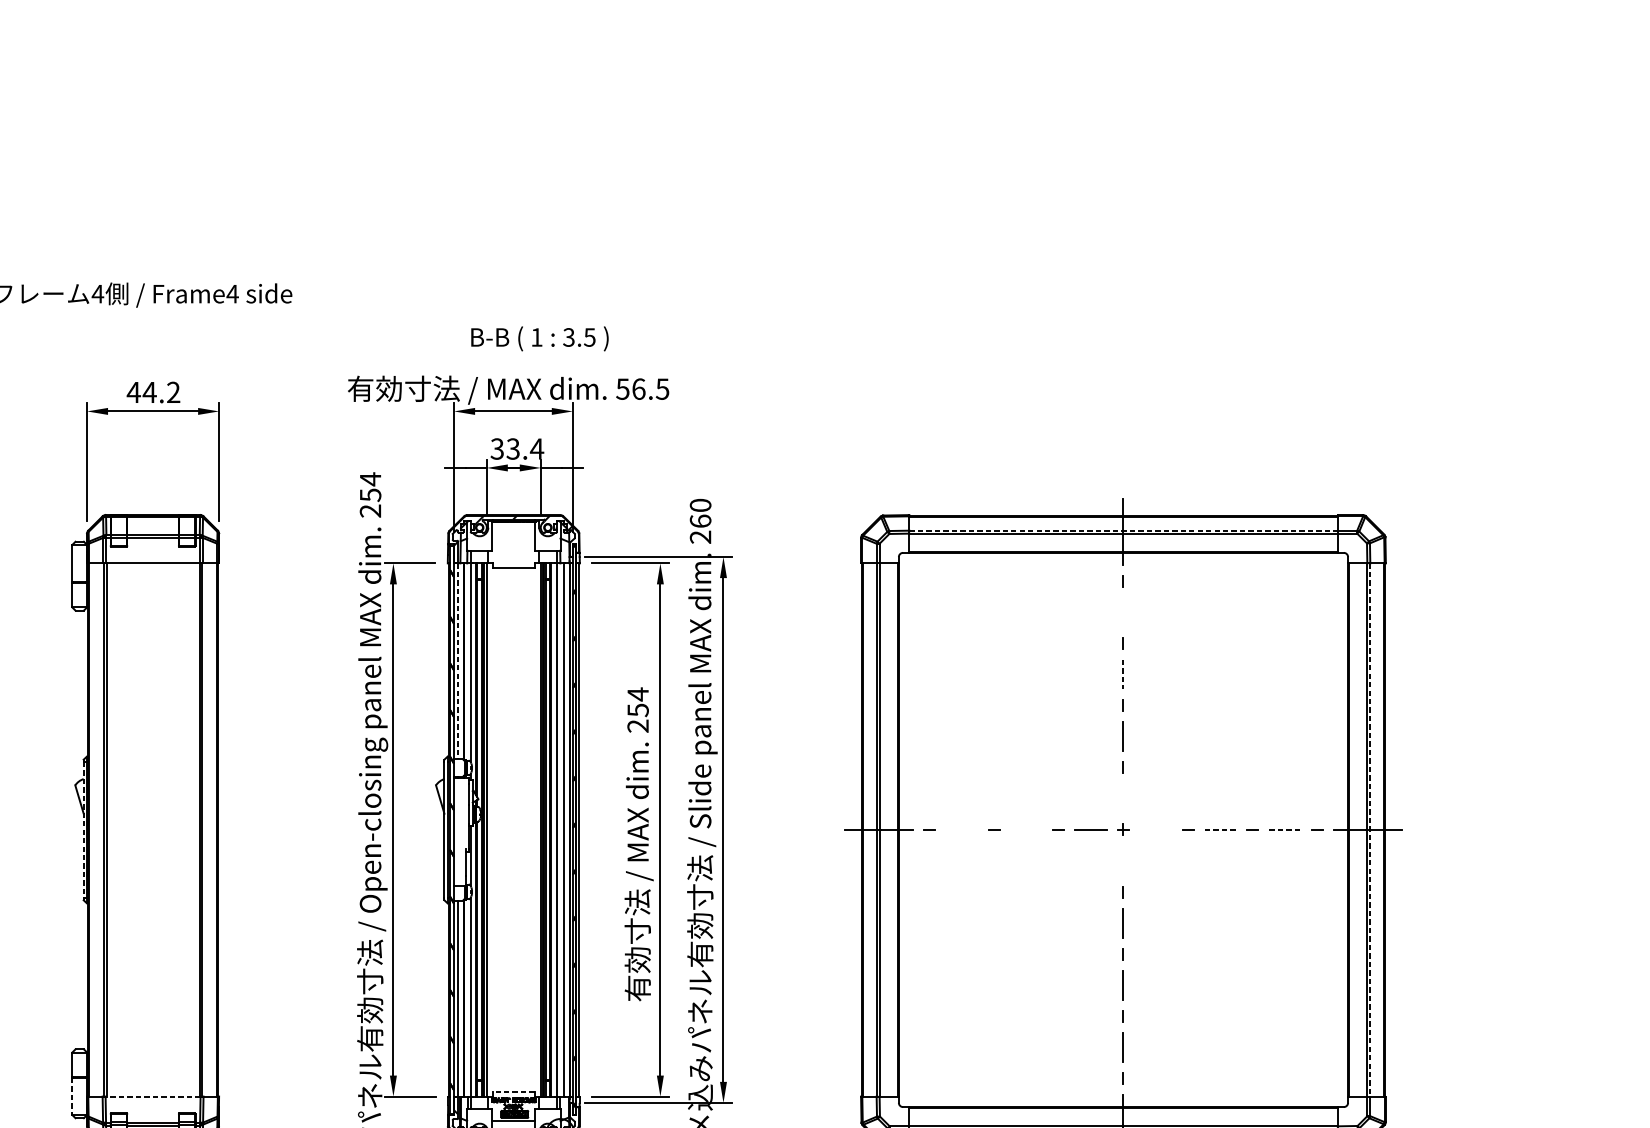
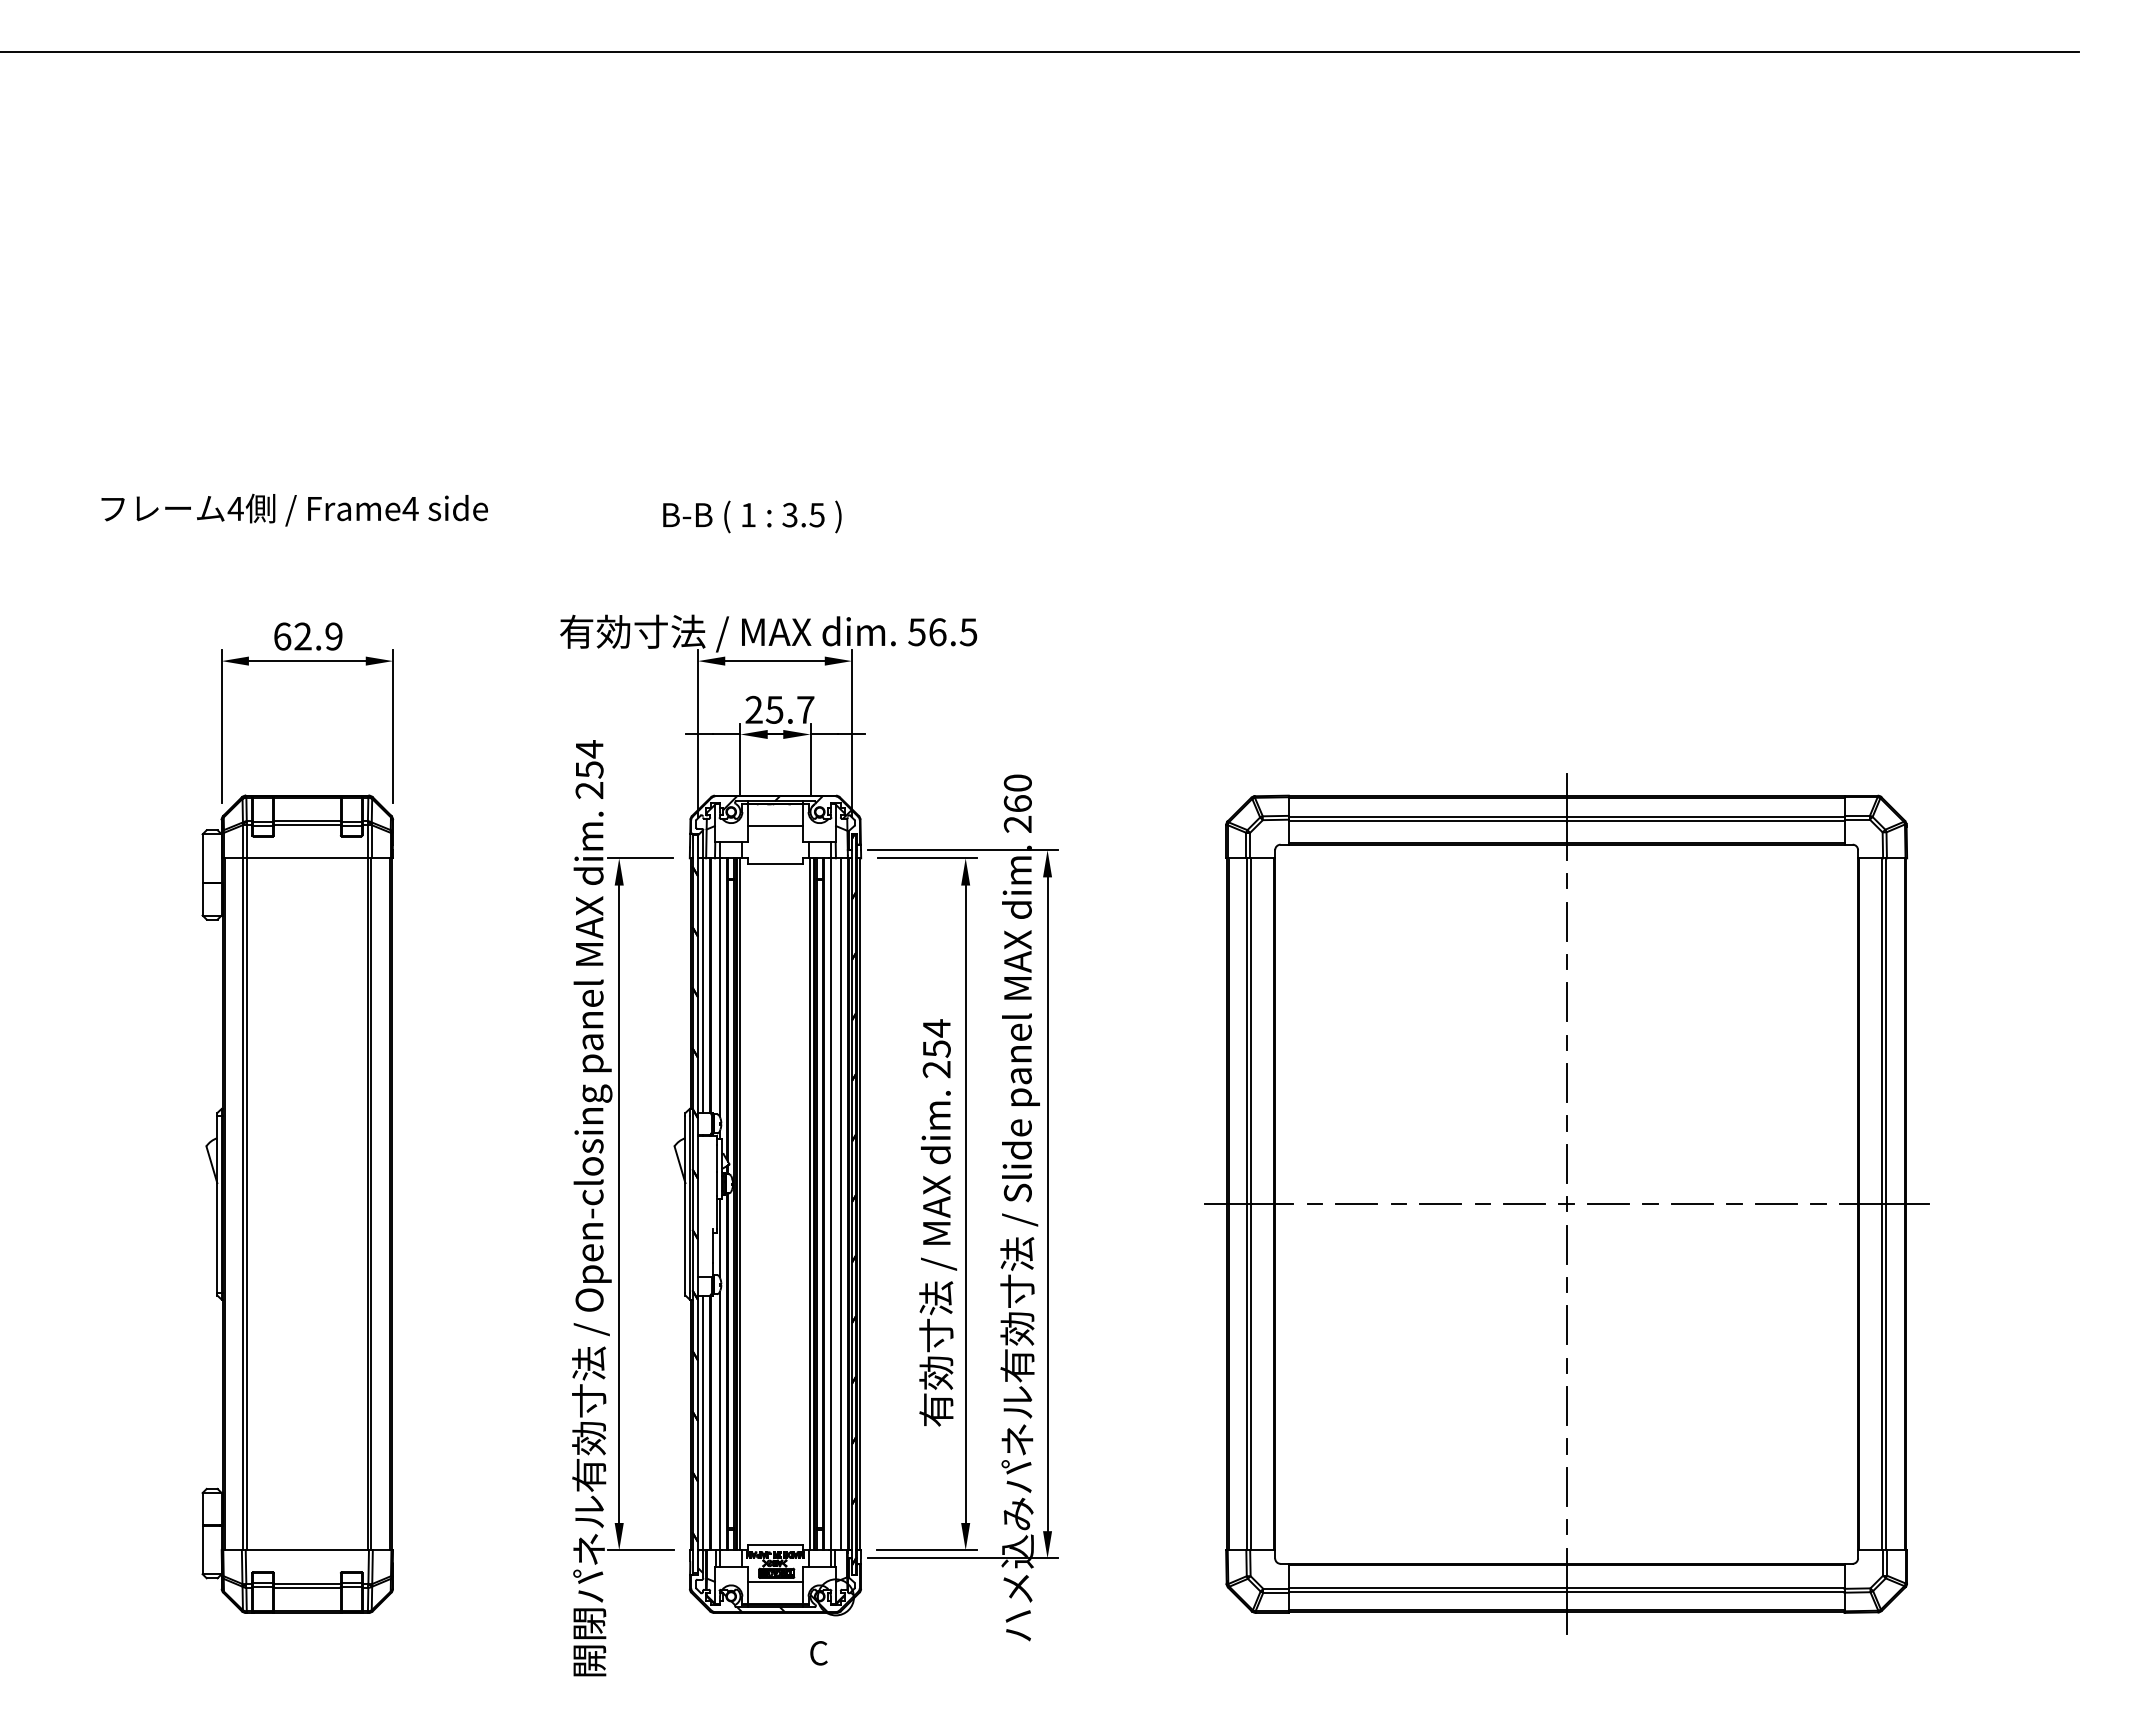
text: (540, 338) -> (752, 516), moved
text: (153, 392) -> (307, 636), 44.2 -> 62.9
text: (516, 448) -> (779, 709), 33.4 -> 25.7
line: (1123, 531) -> (1566, 816), dashed -> solid
line: (513, 538) -> (775, 825), added
line: (1123, 612) -> (1566, 921), added
line: (458, 661) -> (703, 985), dashed -> solid
line: (1123, 674) -> (1566, 1002), dashed -> solid
line: (1123, 798) -> (1566, 1163), added
line: (961, 829) -> (1356, 1203), added
line: (1155, 829) -> (1608, 1203), added
line: (83, 830) -> (217, 1204), dashed -> solid
line: (1026, 830) -> (1440, 1204), added
line: (1220, 830) -> (1692, 1204), dashed -> solid
line: (1285, 830) -> (1776, 1204), dashed -> solid
line: (1369, 830) -> (1886, 1204), dashed -> solid
line: (1123, 860) -> (1566, 1244), added
line: (513, 1092) -> (774, 1544), dashed -> solid
line: (72, 1096) -> (202, 1550), dashed -> solid
line: (153, 1096) -> (307, 1550), dashed -> solid

